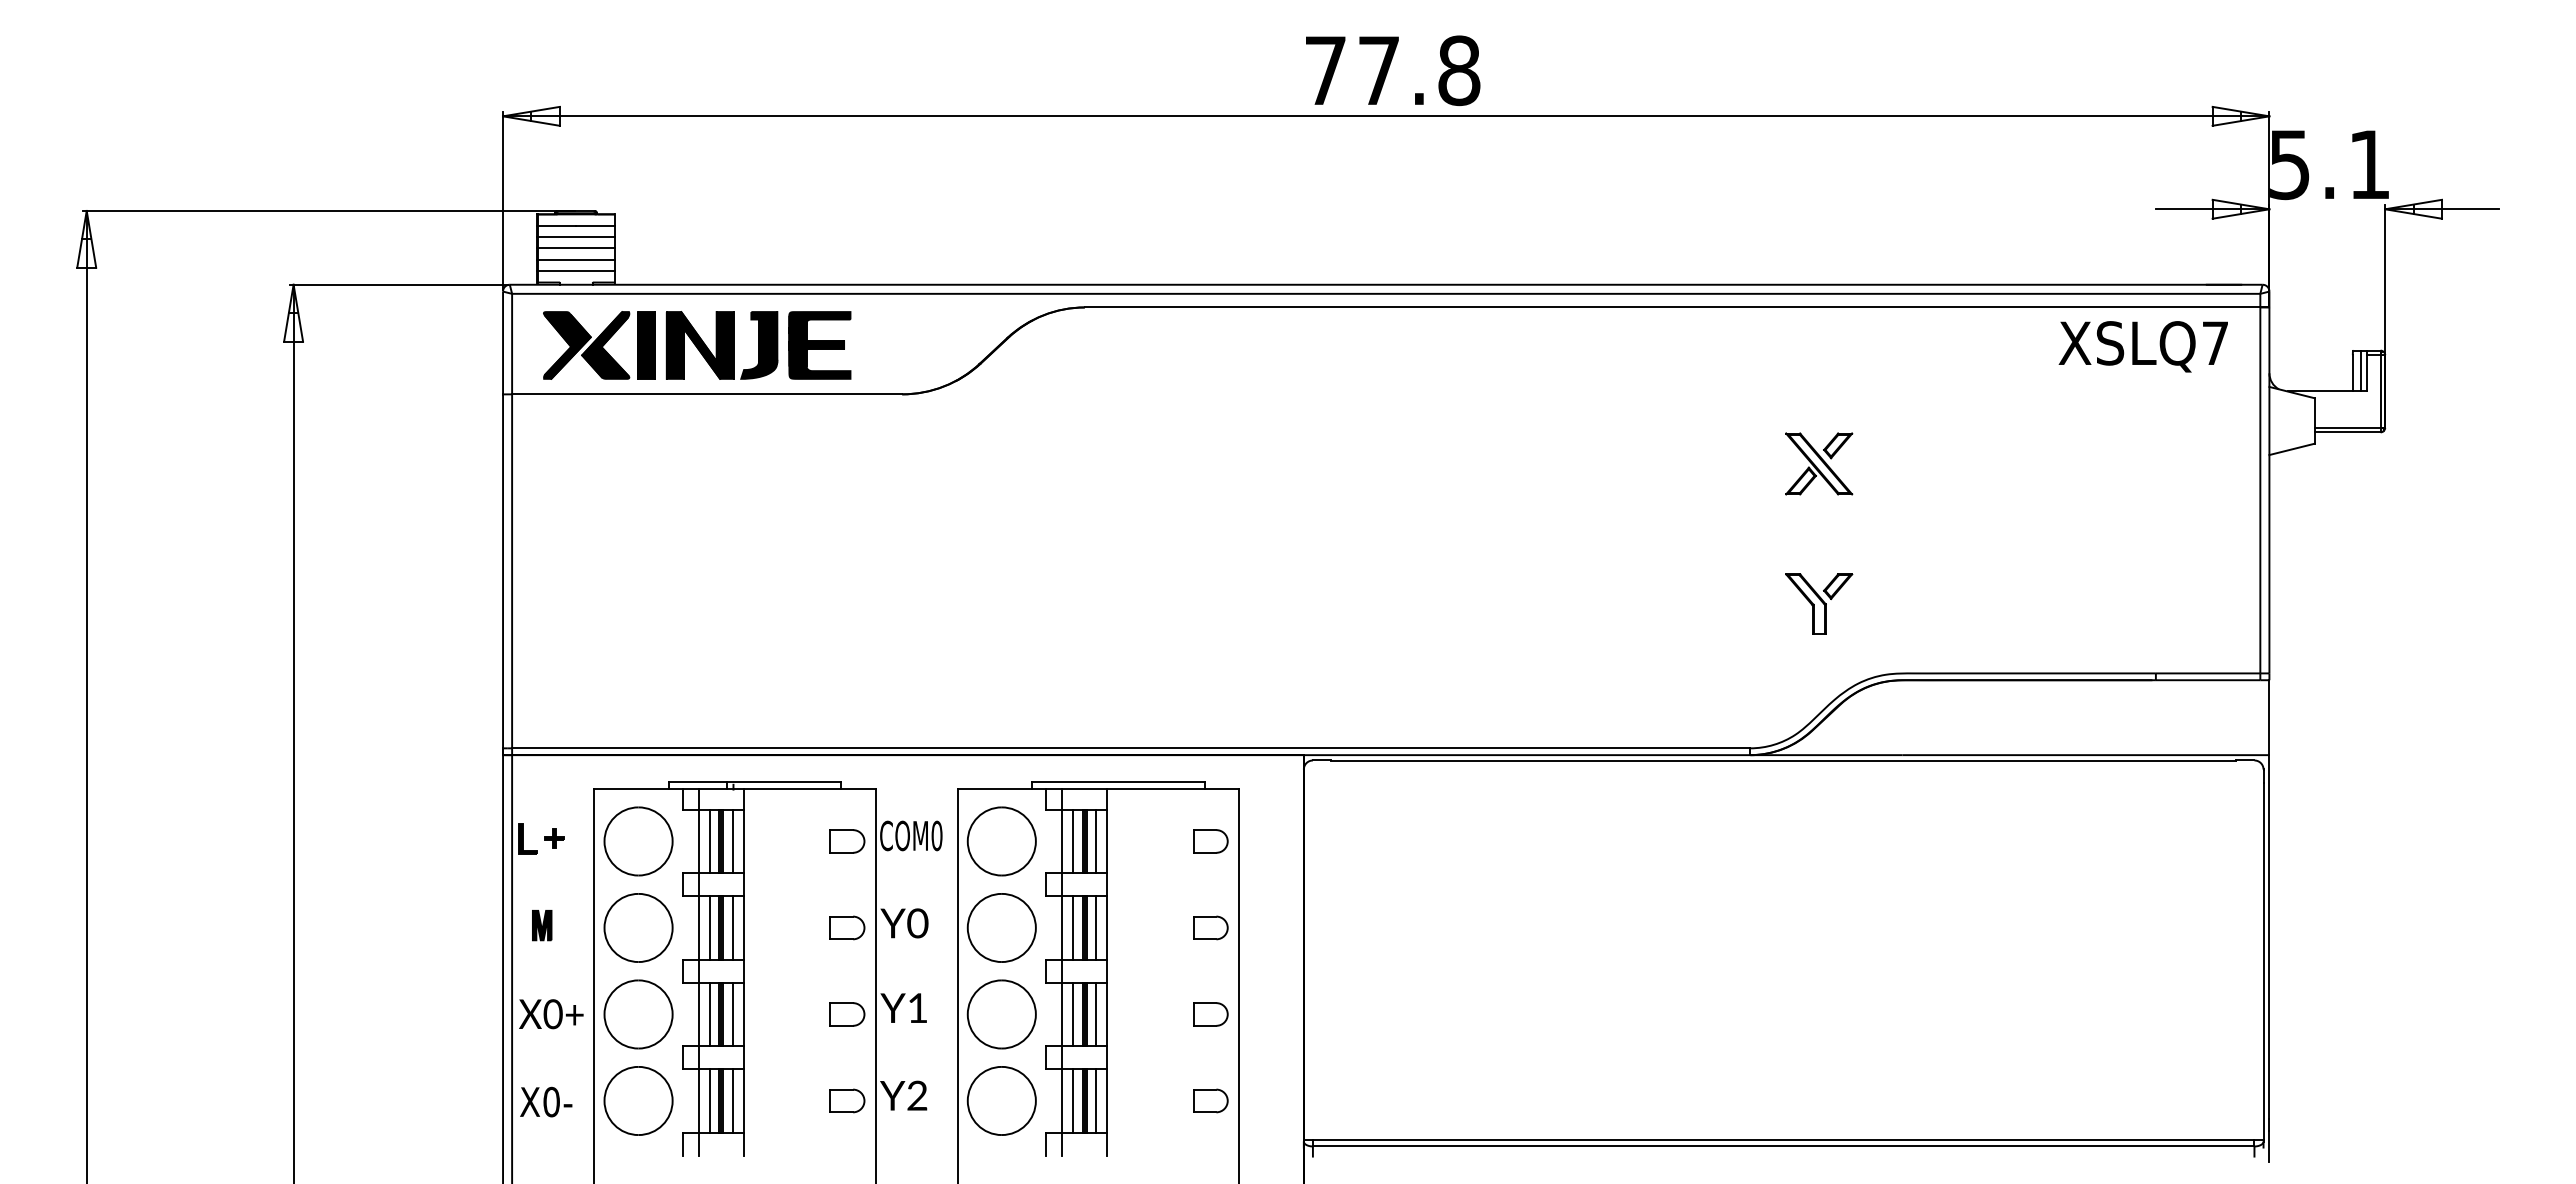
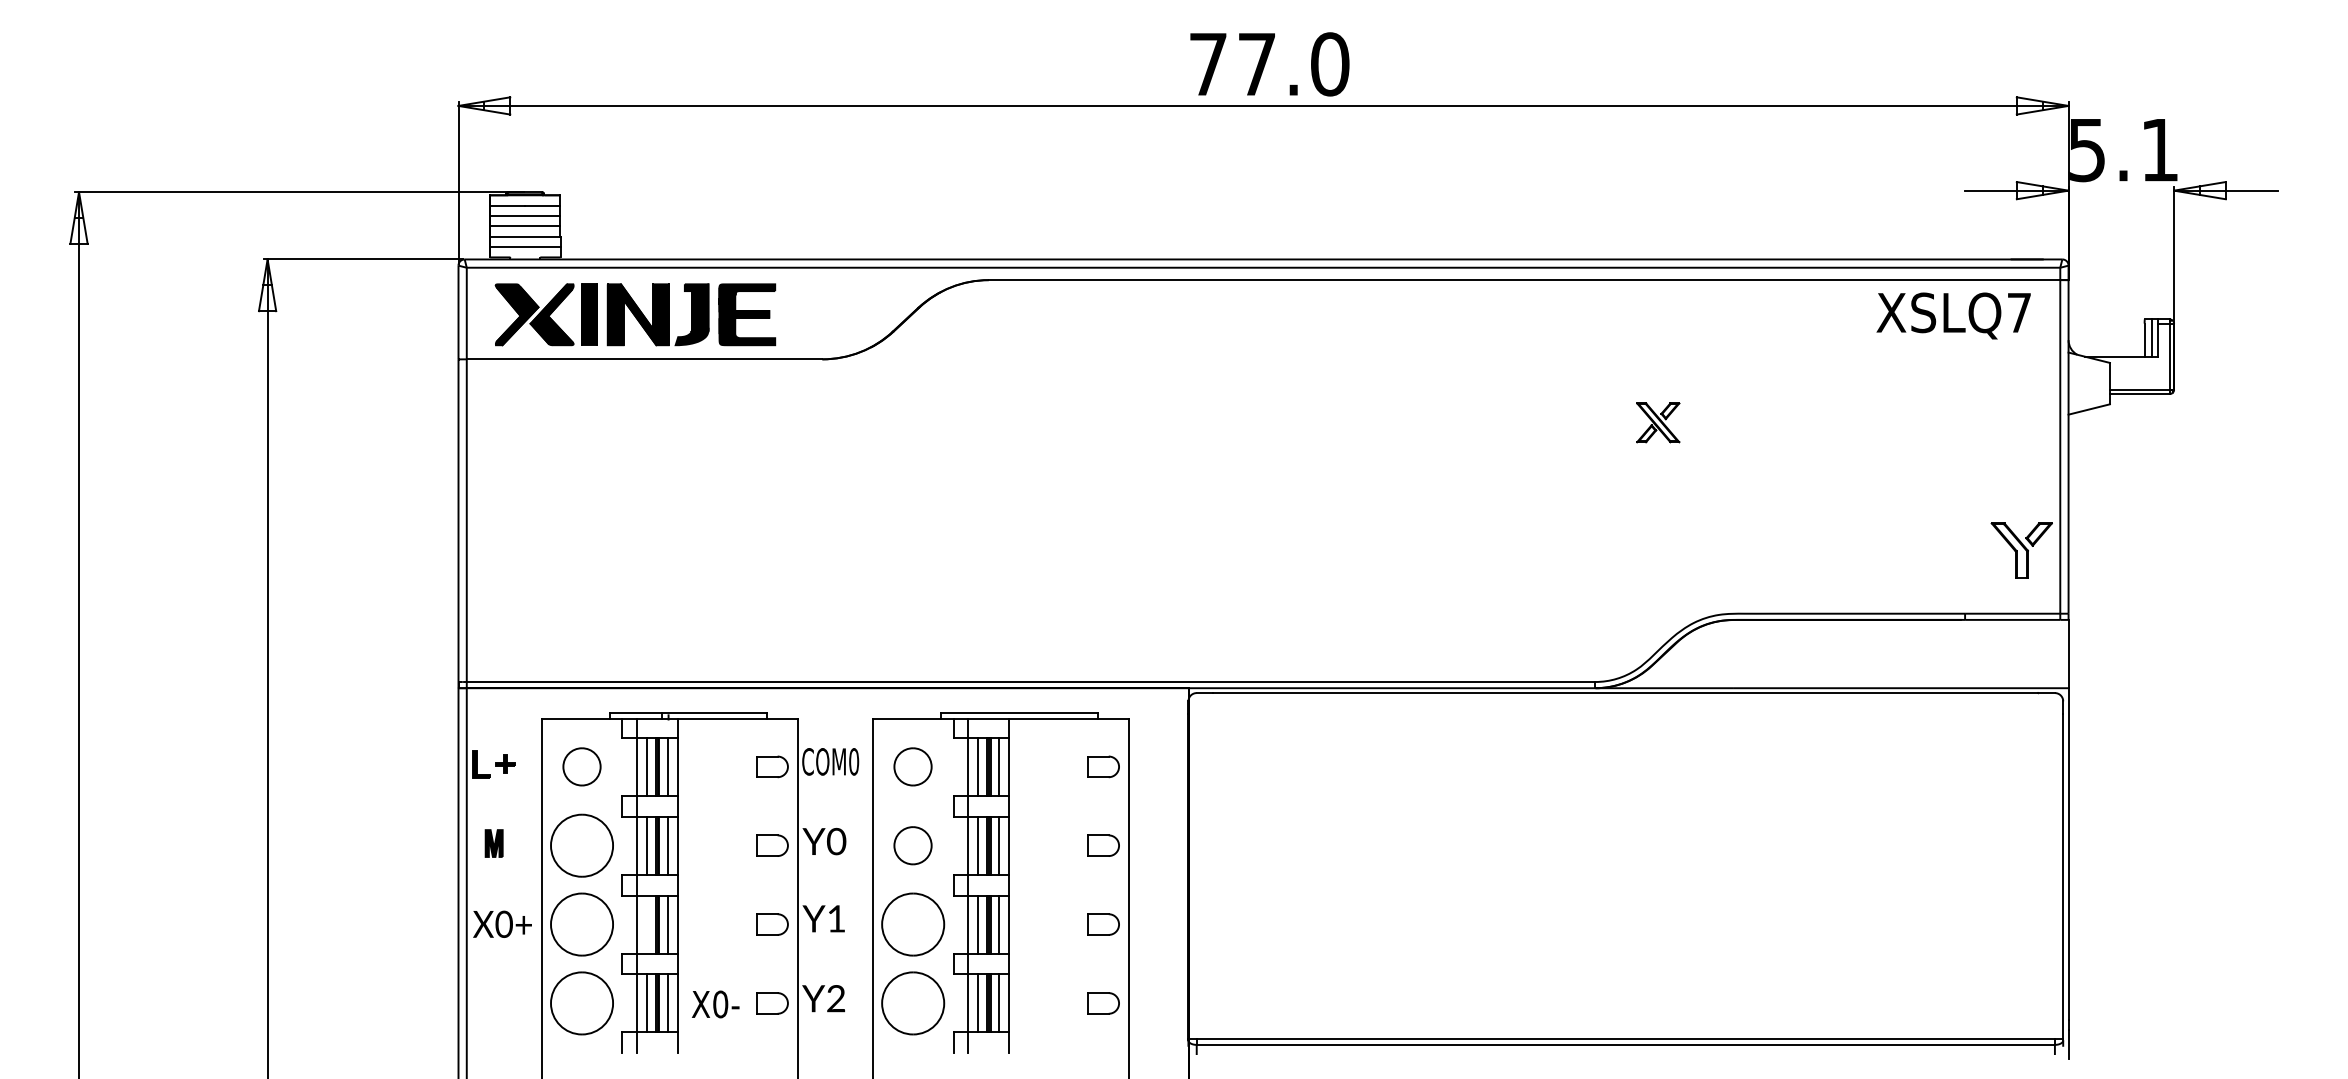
text: (1459, 70) -> (1330, 64), 77.8 -> 77.0
part: (1819, 463) -> (1658, 422), size x0.7
part: (1819, 603) -> (2022, 549), moved
part: (638, 841) -> (581, 766), size x0.6
part: (1001, 841) -> (912, 766), size x0.6
part: (1001, 927) -> (912, 845), size x0.6
line: (710, 1014) -> (647, 924), removed
text: (546, 1101) -> (715, 1003), moved

